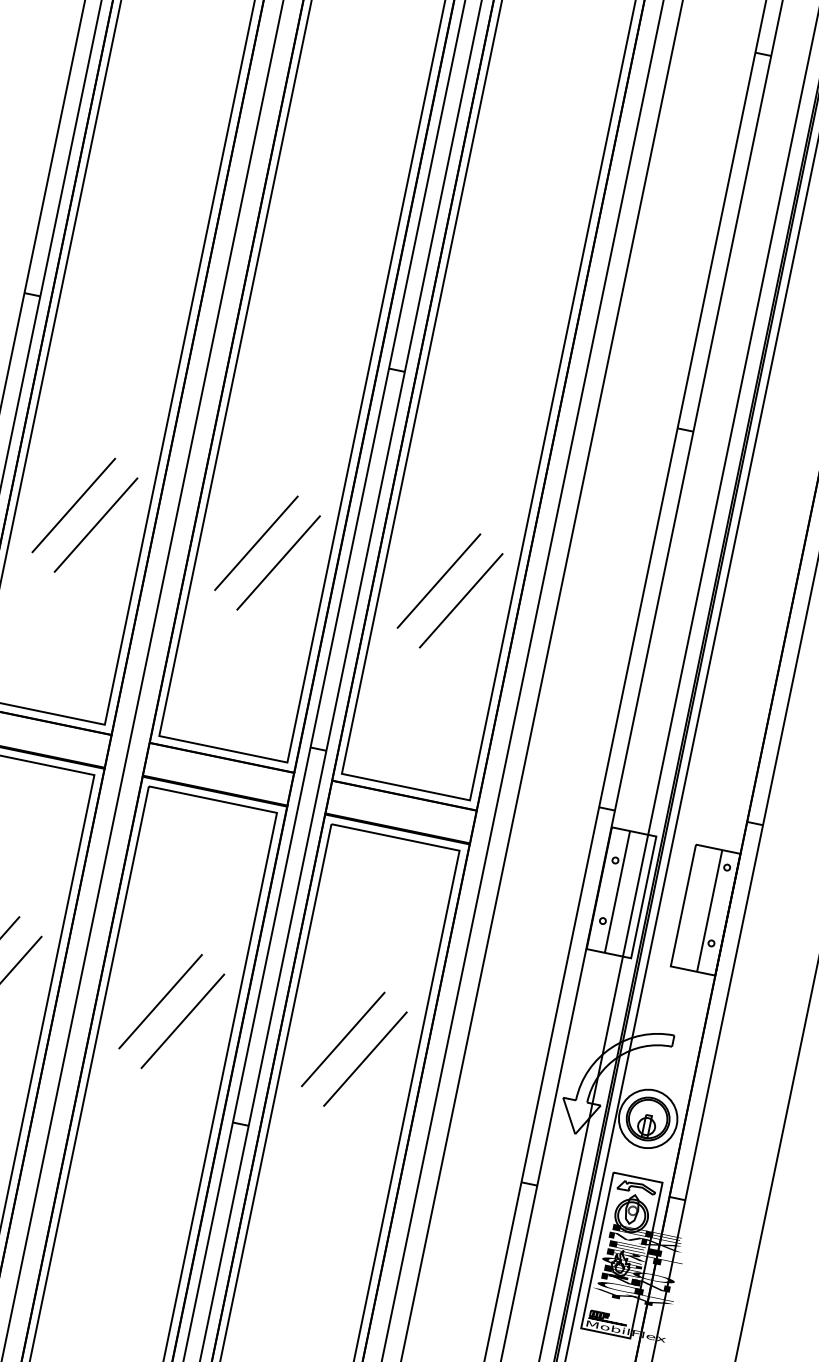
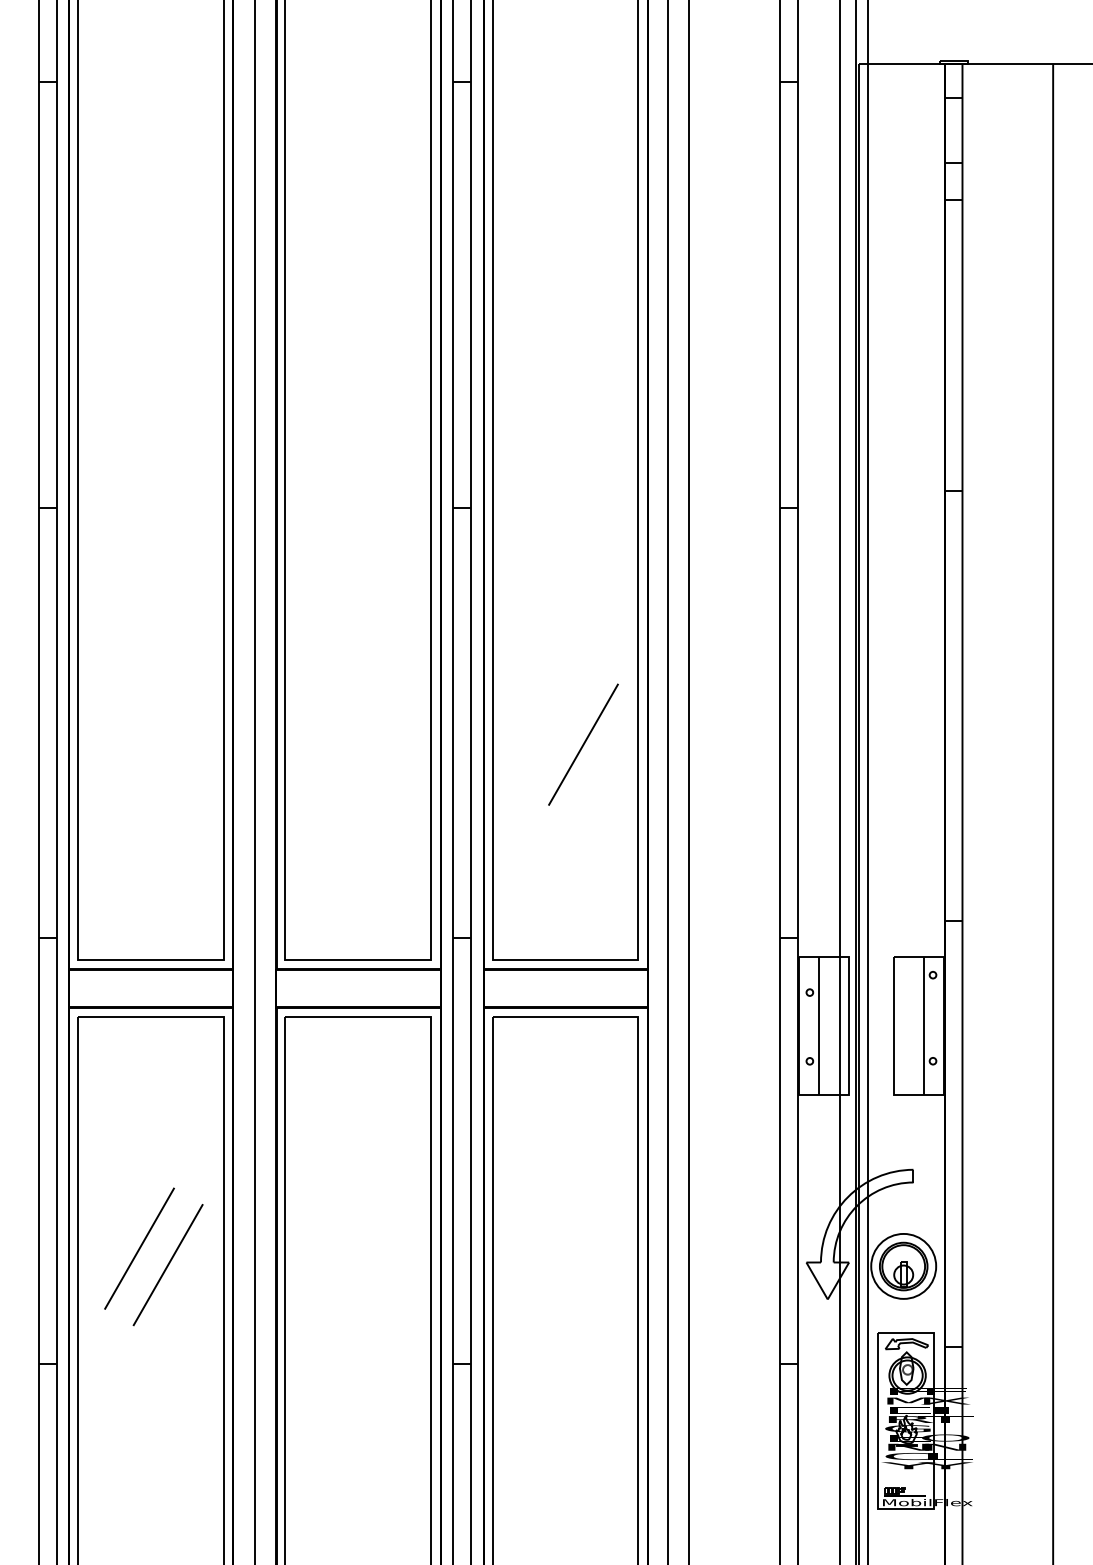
line: (73, 505) -> (140, 728), removed
line: (95, 524) -> (168, 744), removed
line: (256, 543) -> (347, 728), removed
line: (277, 562) -> (375, 744), removed
line: (438, 581) -> (554, 728), removed
line: (160, 1001) -> (346, 1248), removed
line: (182, 1021) -> (374, 1265), removed
line: (342, 1039) -> (553, 1248), removed
line: (365, 1059) -> (582, 1265), removed

